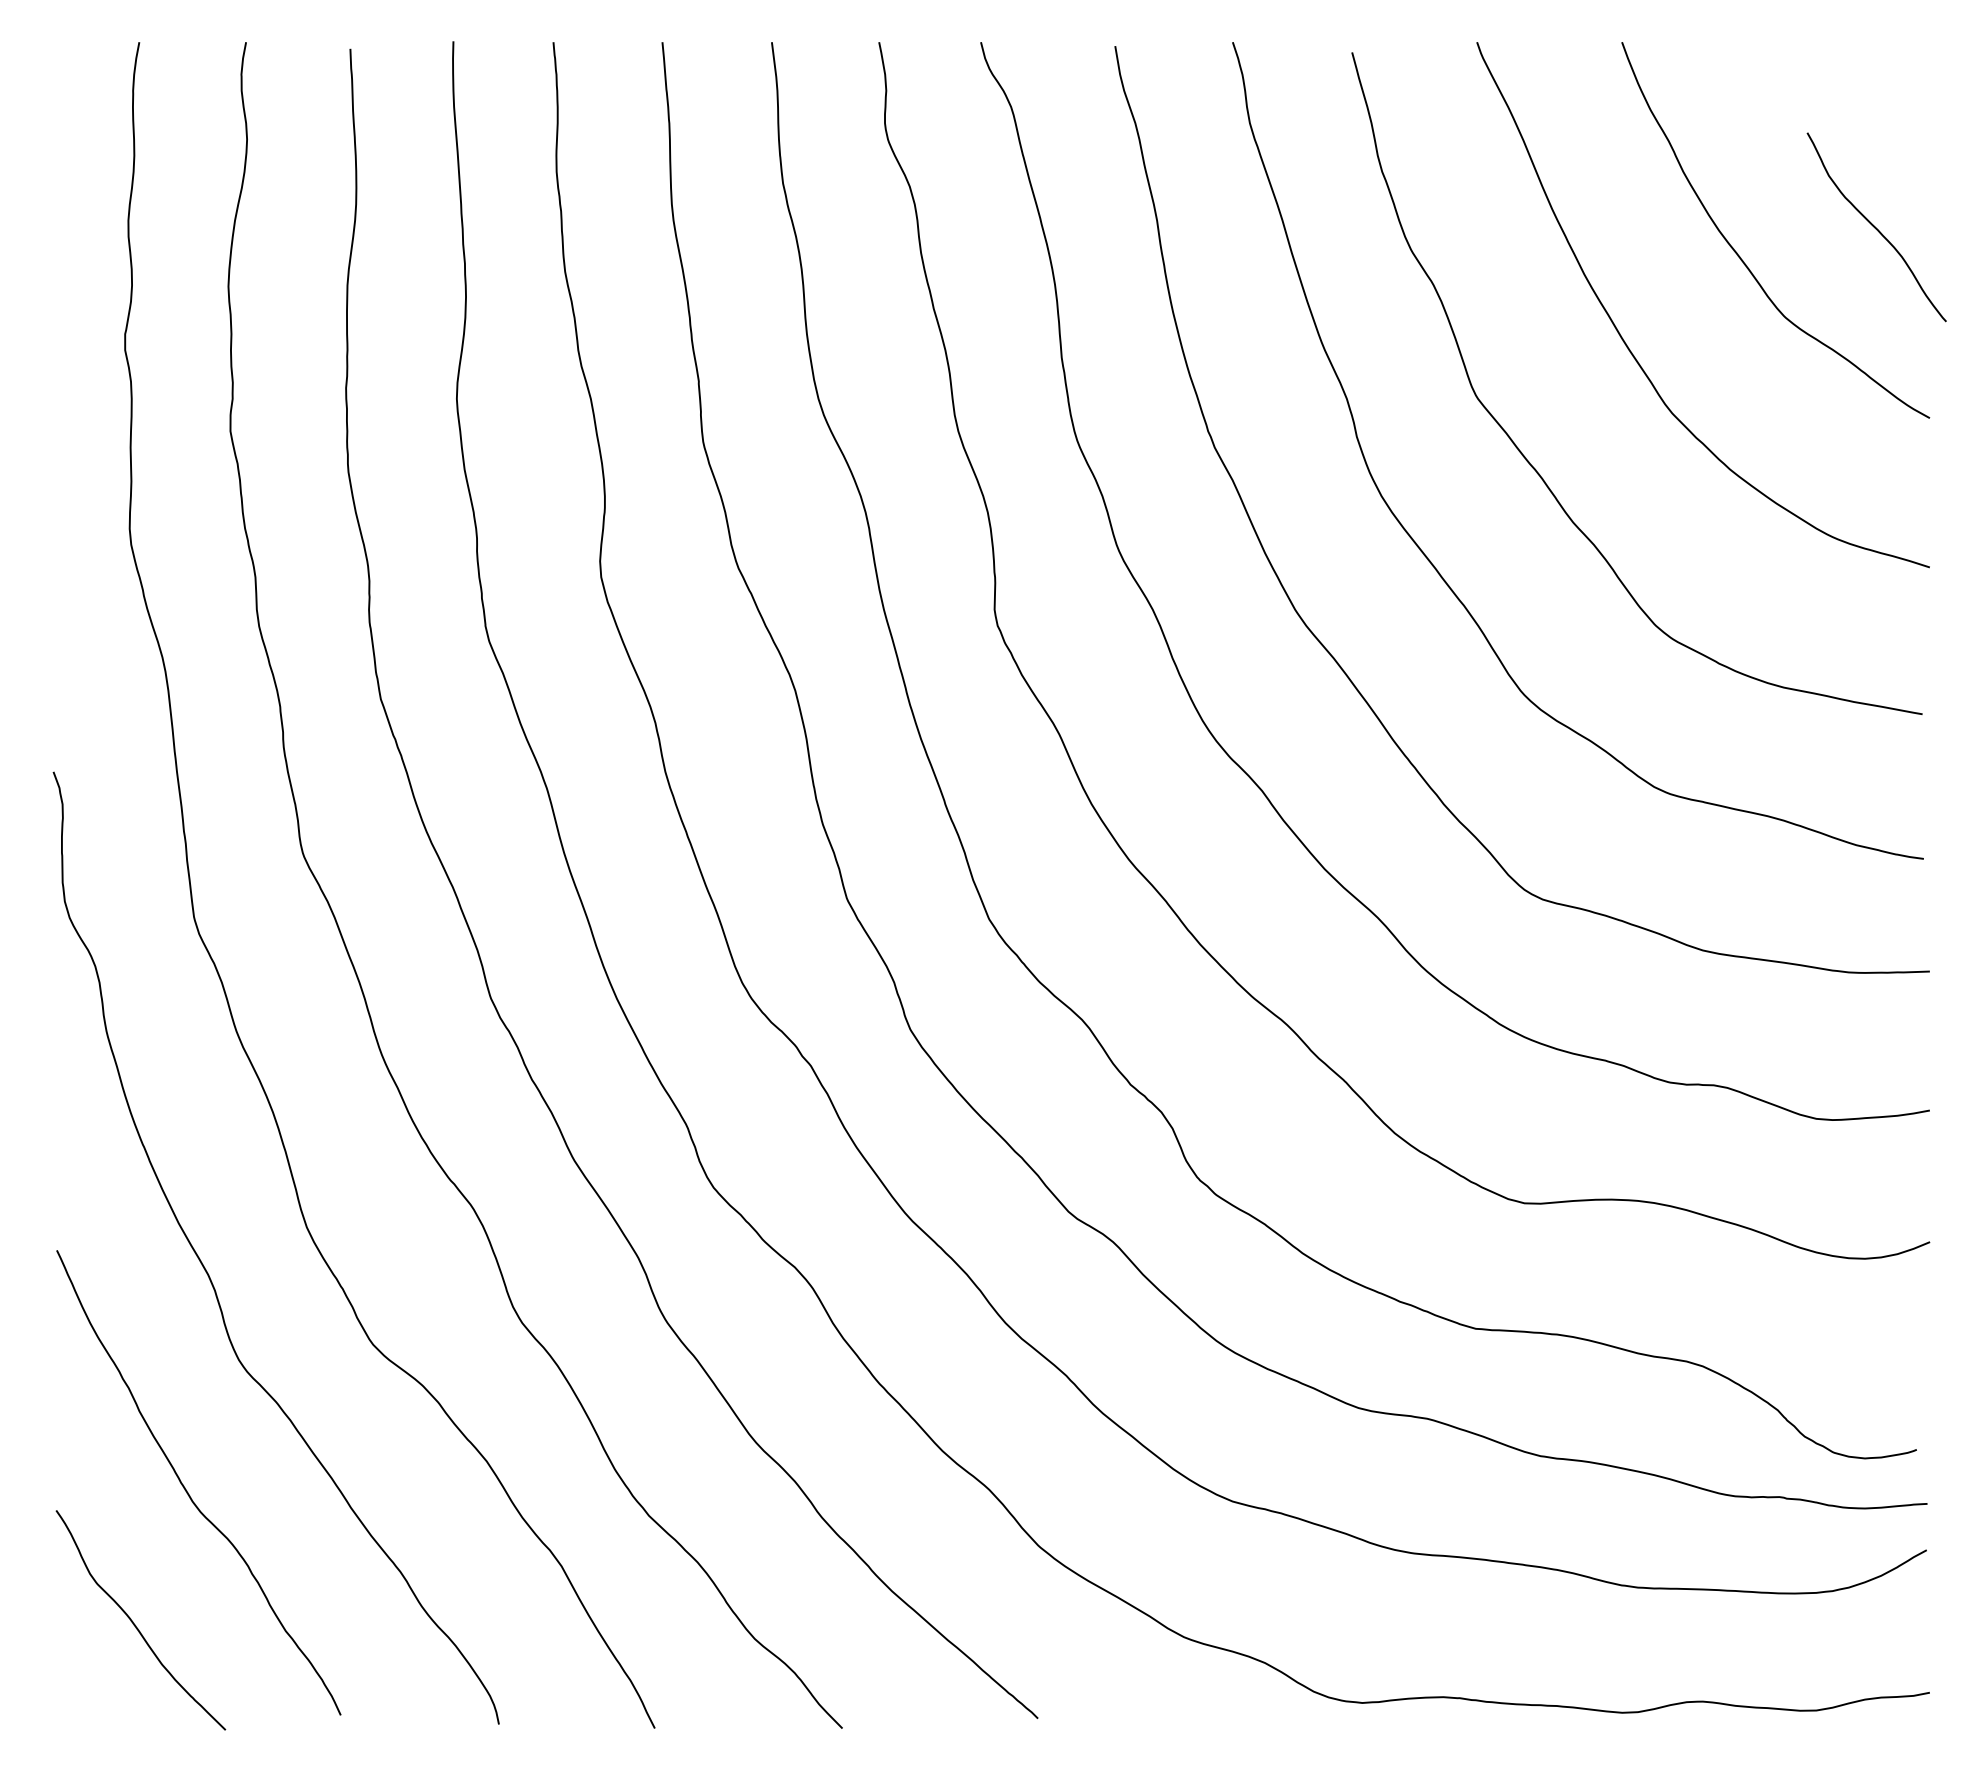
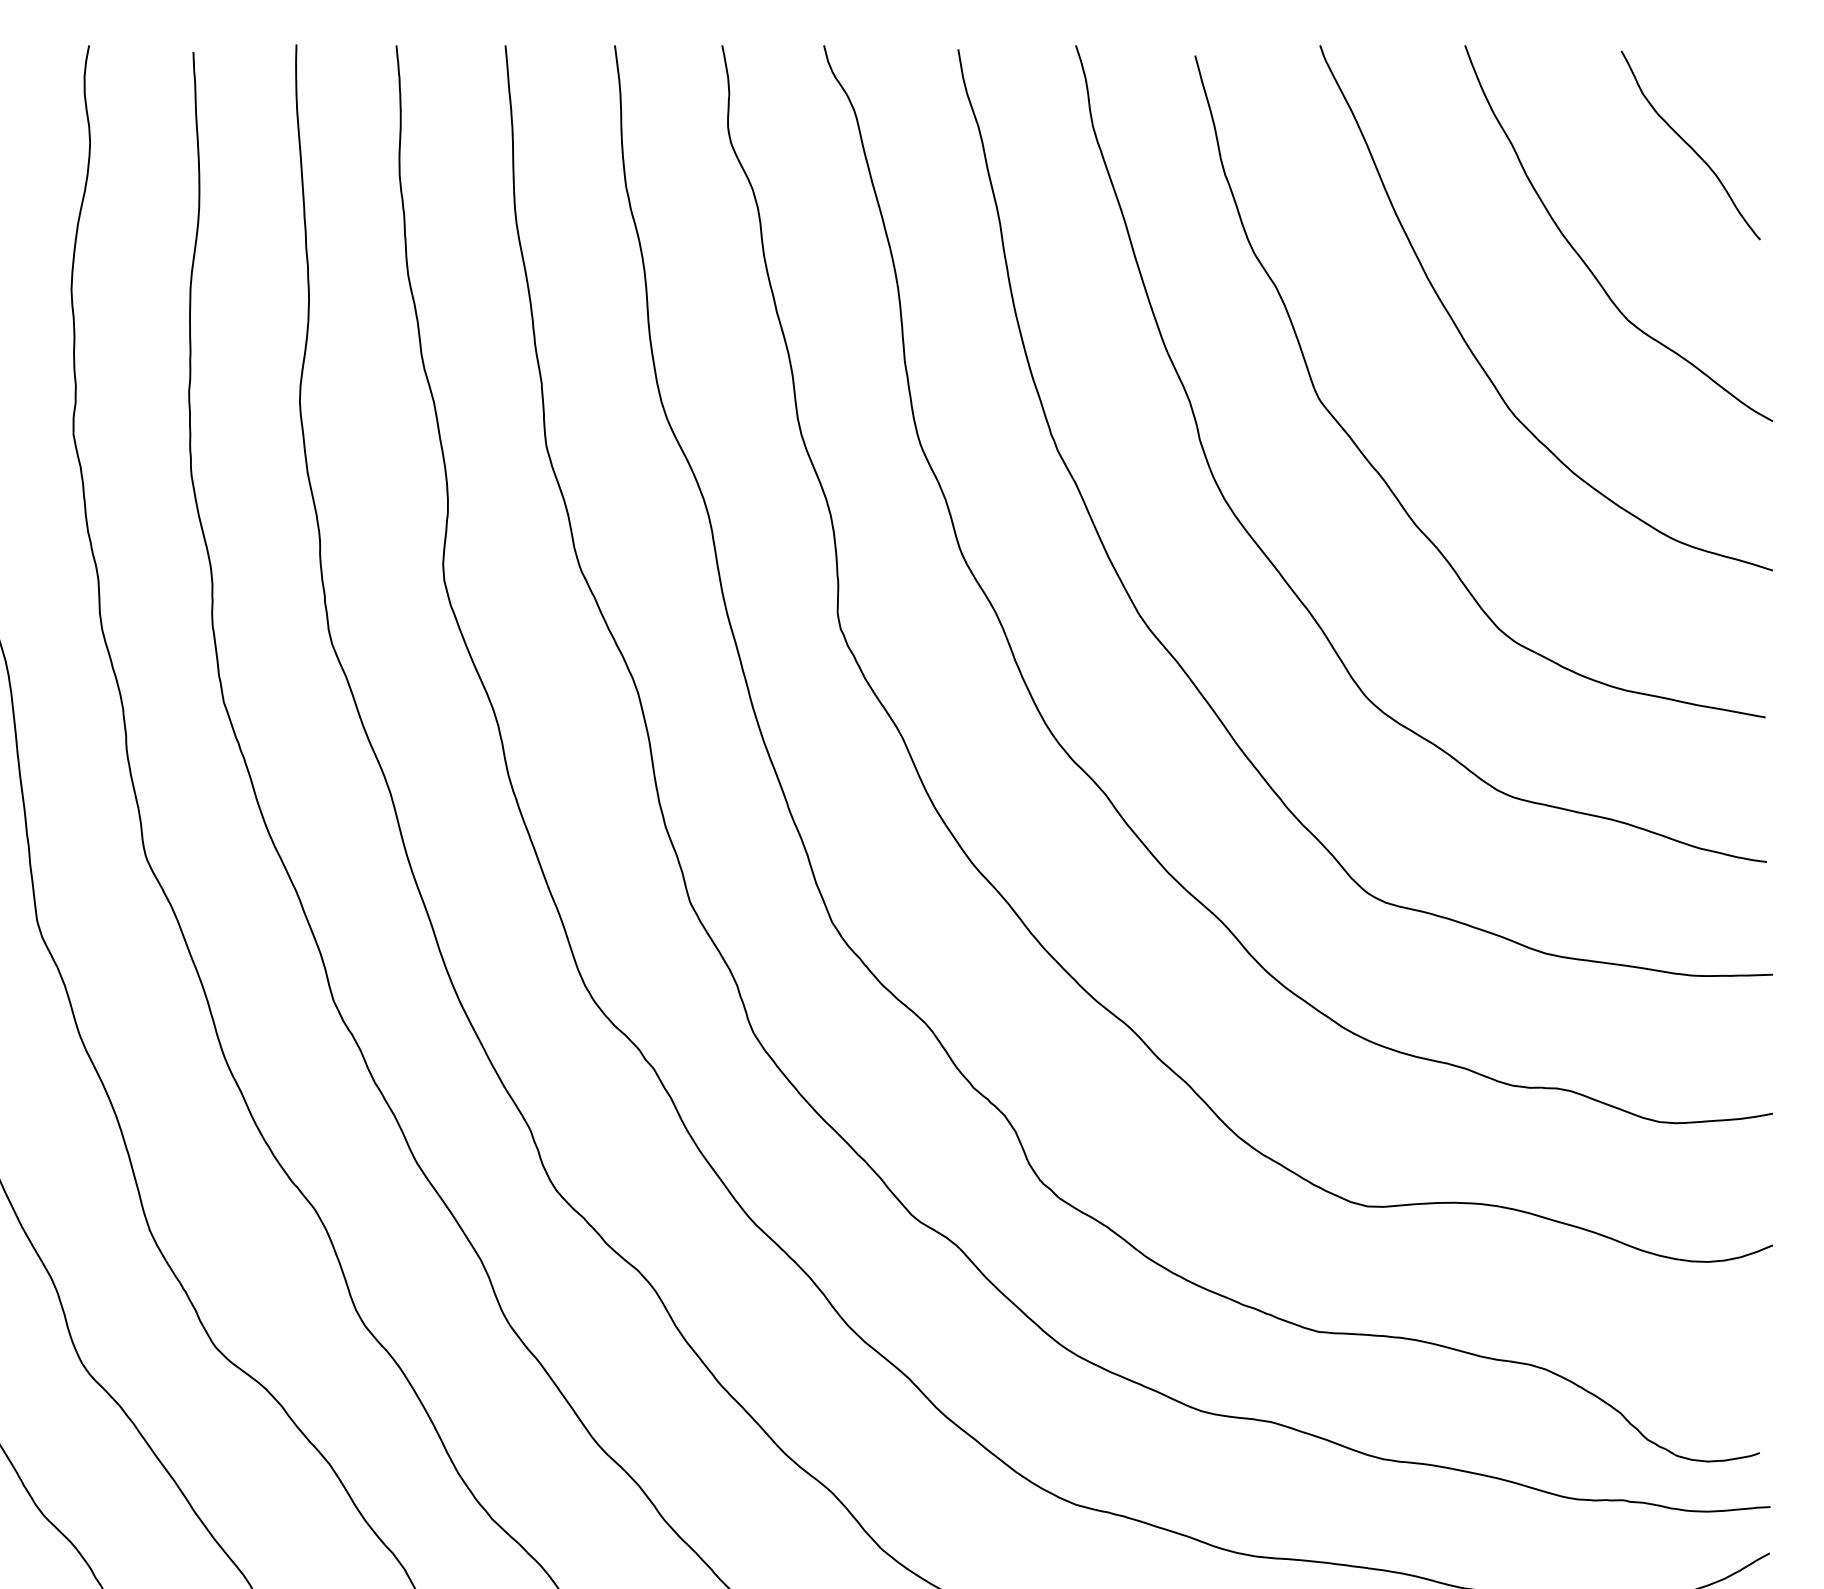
curve: (1876, 227) -> (1690, 145), moved

